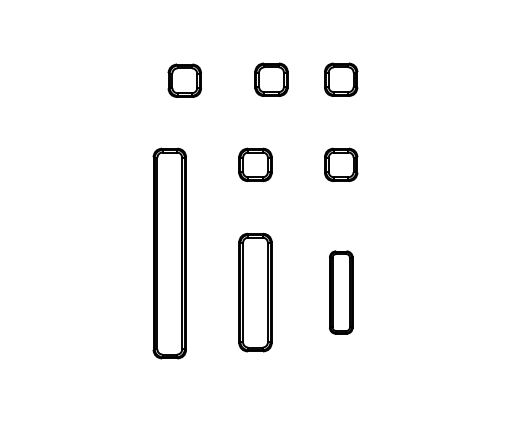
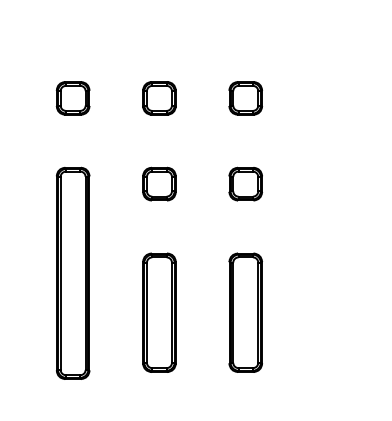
part: (271, 79) -> (159, 98), moved
part: (184, 80) -> (72, 98), moved
part: (341, 292) -> (246, 312), size x1.43

